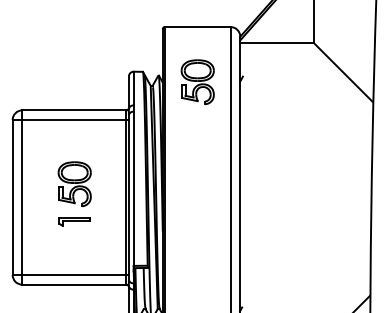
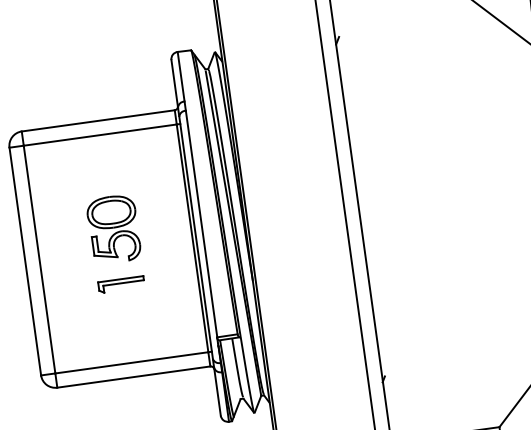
part: (197, 82) -> (273, 54), removed

